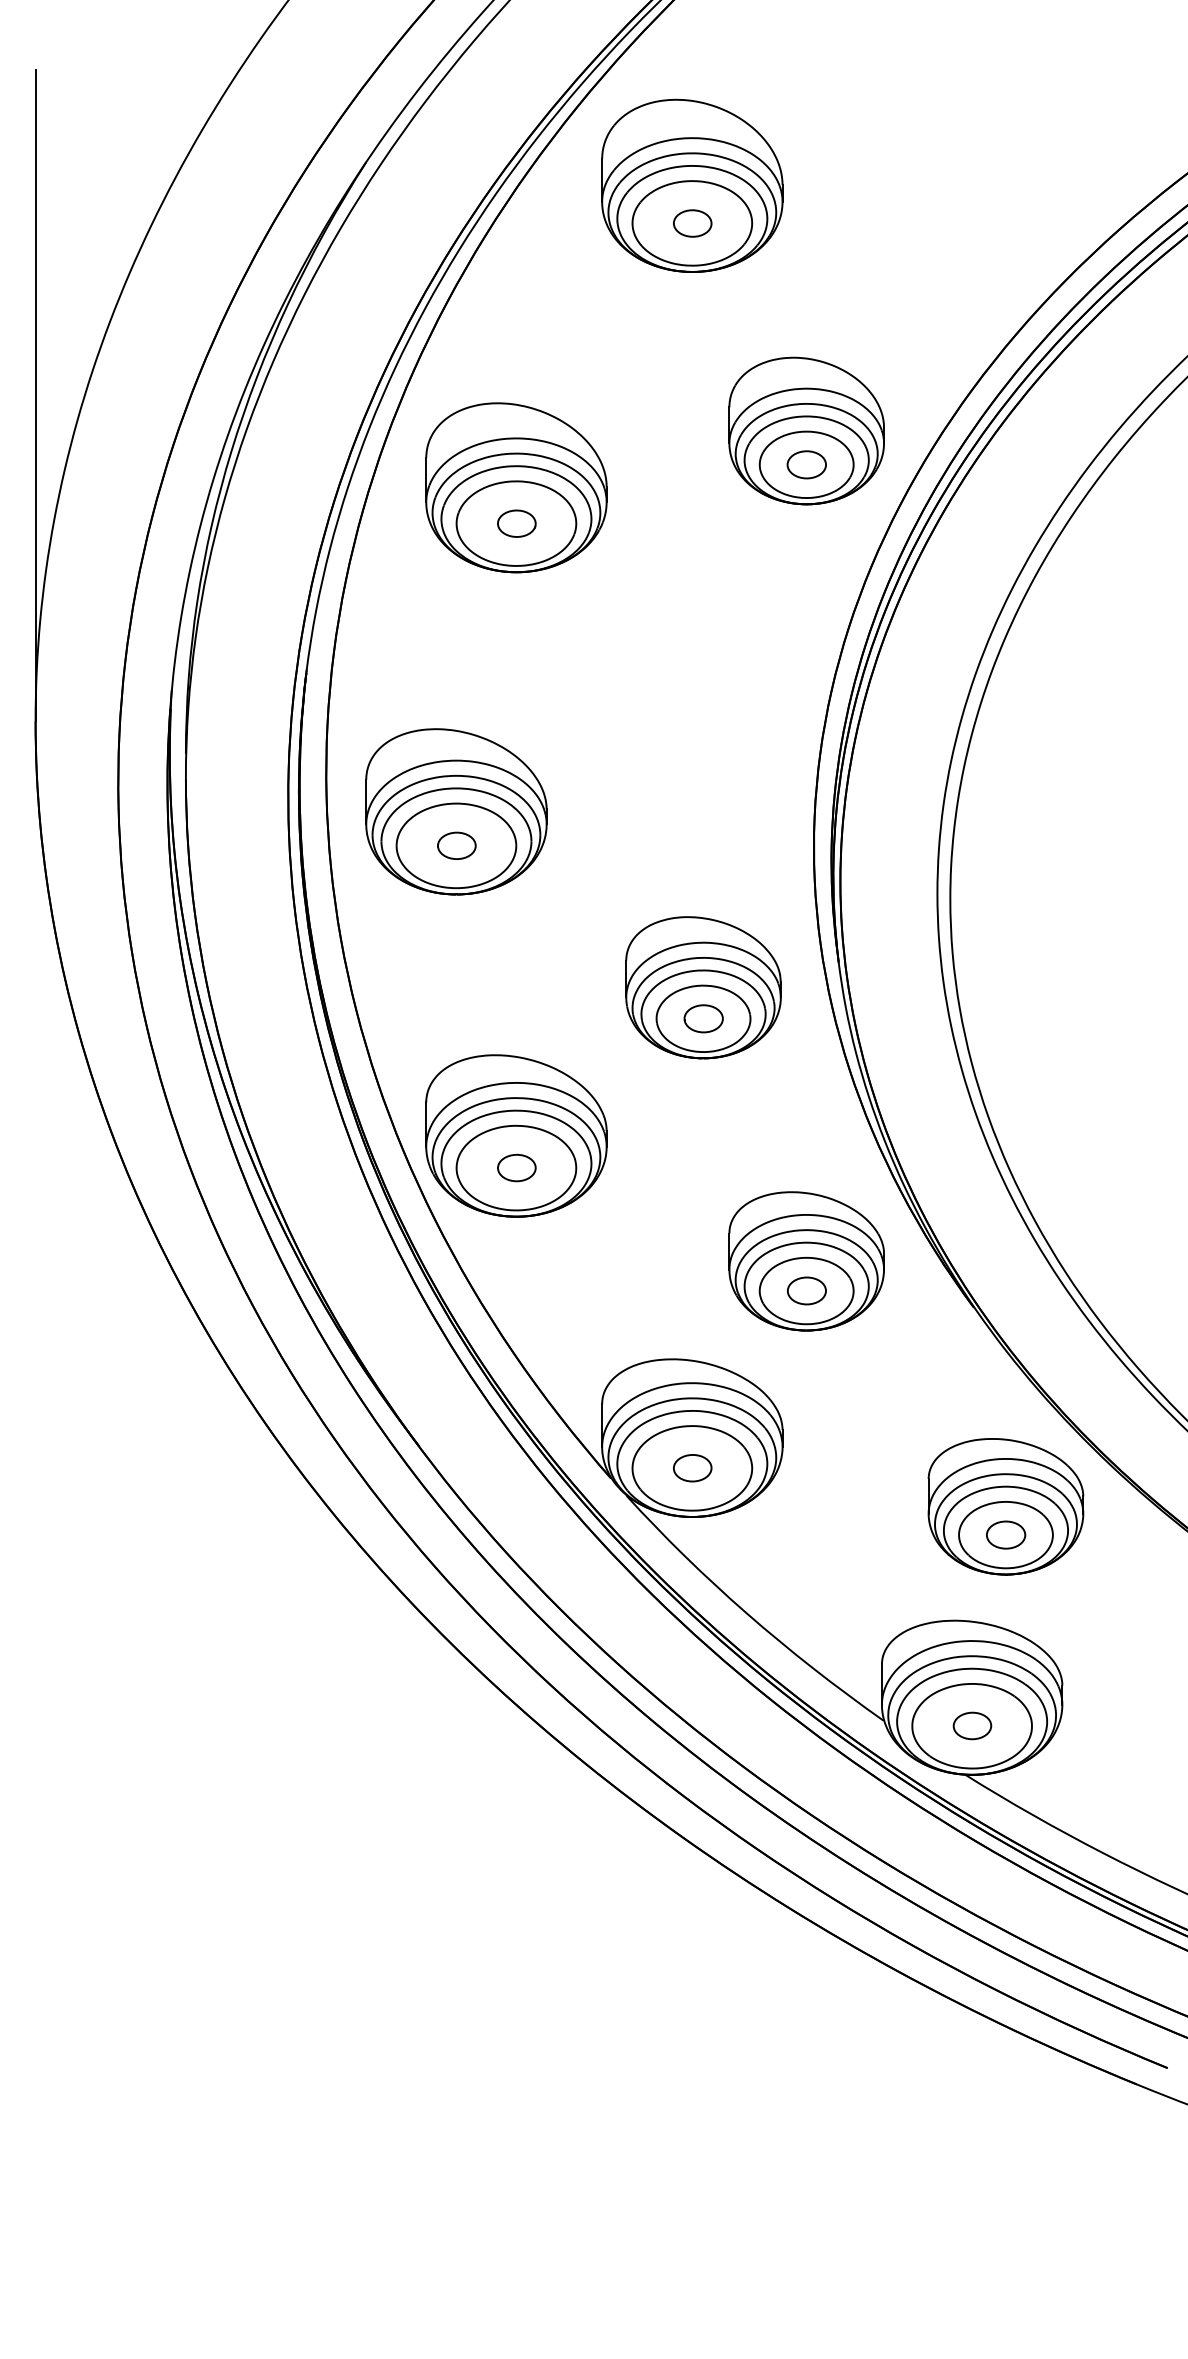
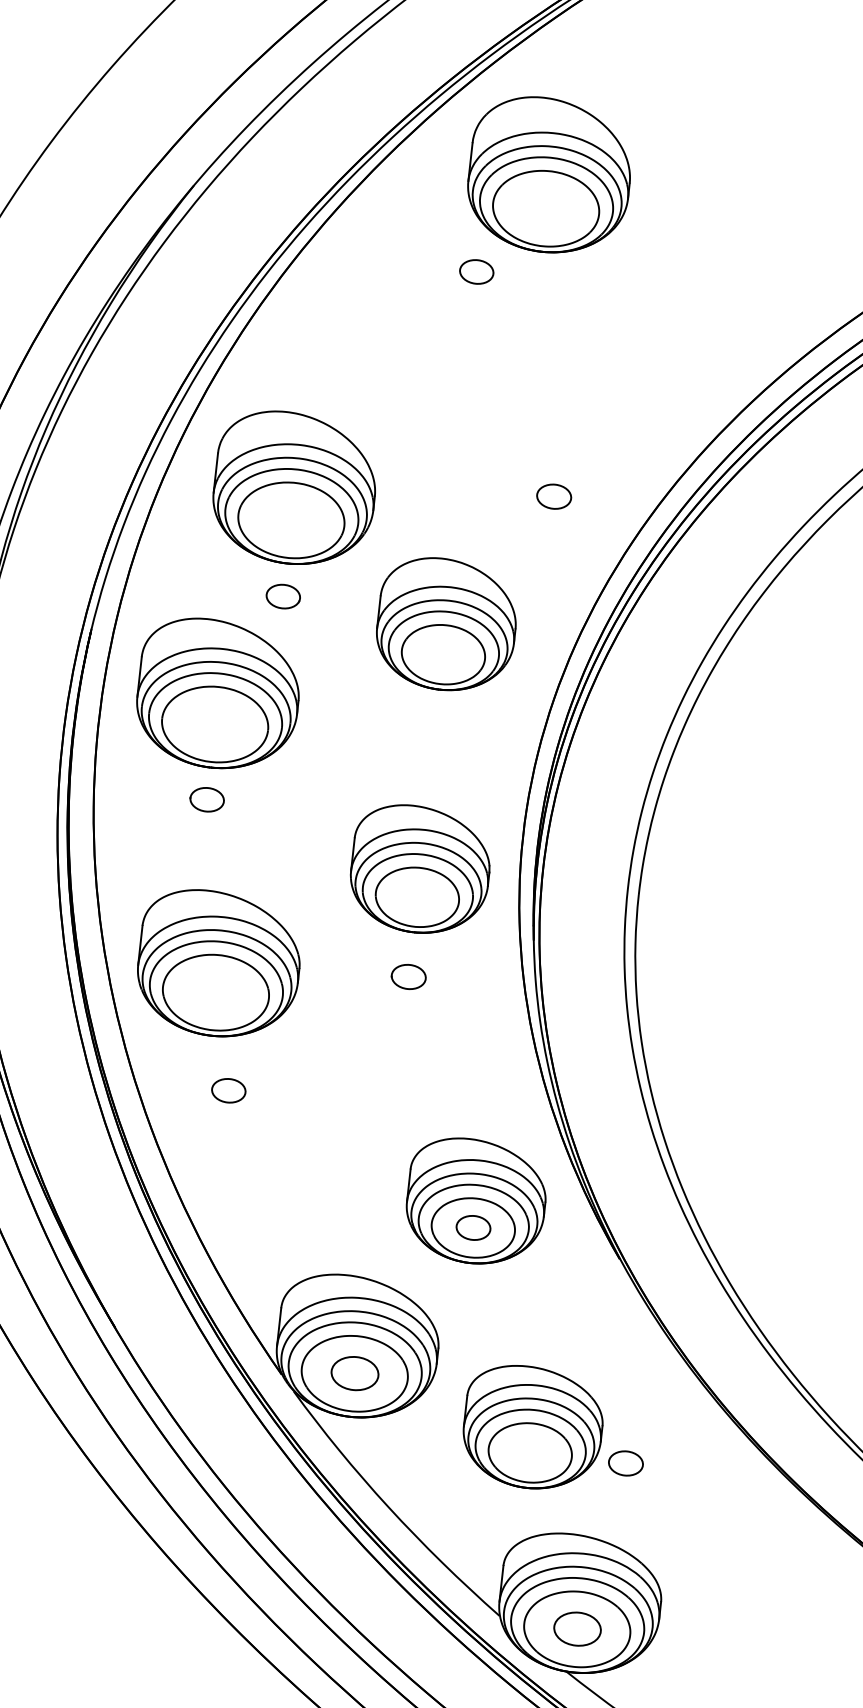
part: (692, 185) -> (549, 175), moved
part: (806, 430) -> (446, 624), moved
part: (516, 523) -> (283, 596), moved
part: (456, 811) -> (218, 694), moved
part: (703, 987) -> (420, 869), moved
part: (516, 1135) -> (219, 963), moved
part: (692, 1468) -> (354, 1373), size x1.4
part: (1005, 1506) -> (532, 1427), moved
part: (972, 1725) -> (577, 1628), size x1.4

